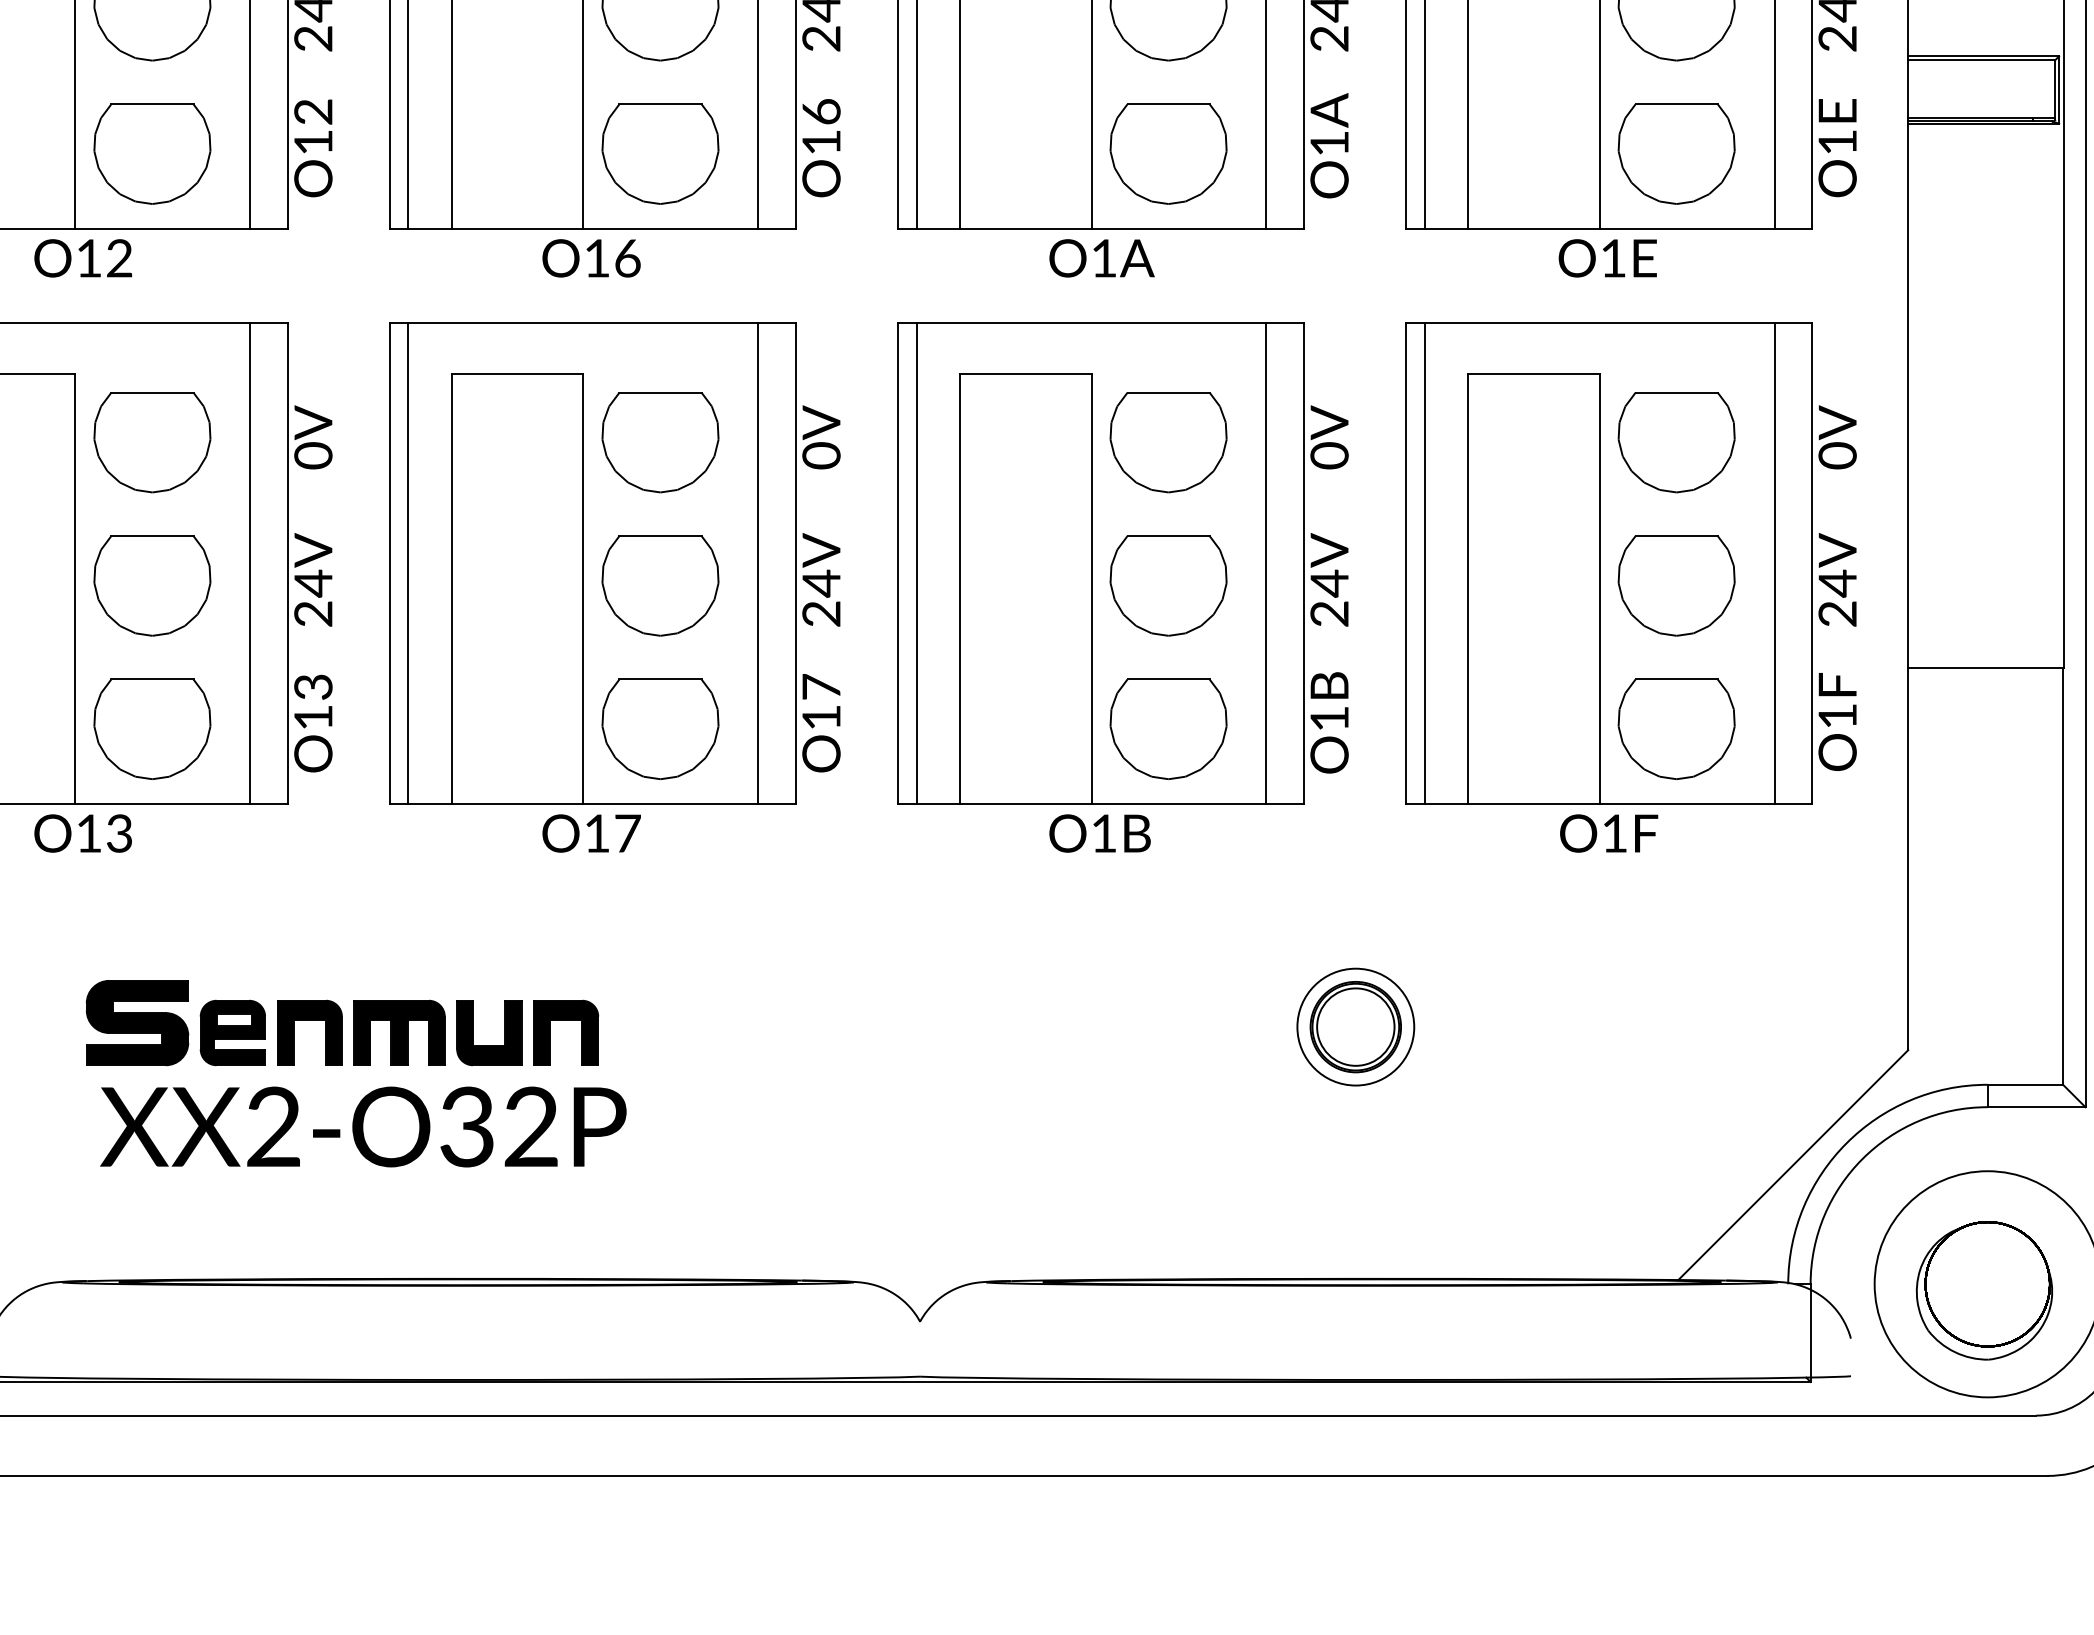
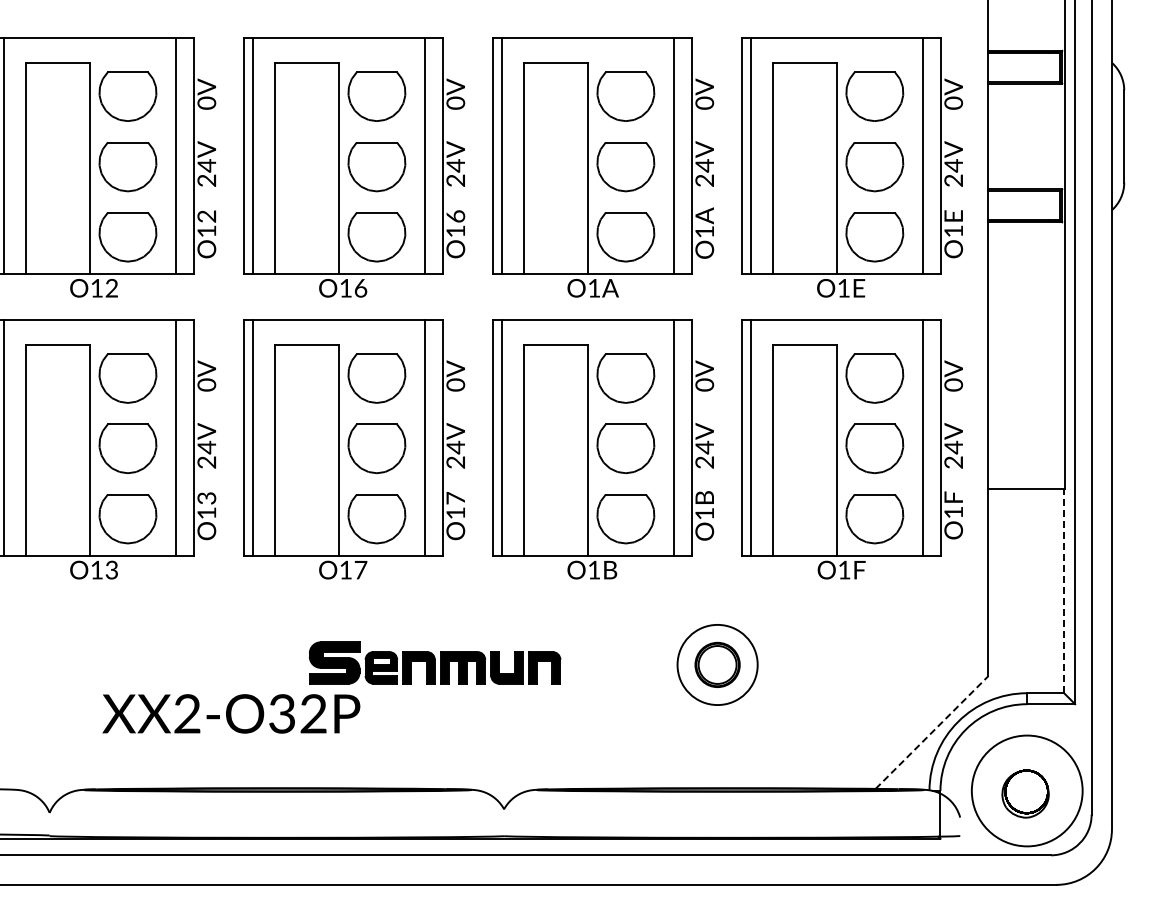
line: (2063, 875) -> (1064, 590), solid -> dashed
part: (341, 1022) -> (434, 662), moved
circle: (1355, 1026) -> (717, 664), size x1.4
line: (1792, 1164) -> (931, 732), solid -> dashed
part: (1984, 1289) -> (1025, 793), size x0.7

